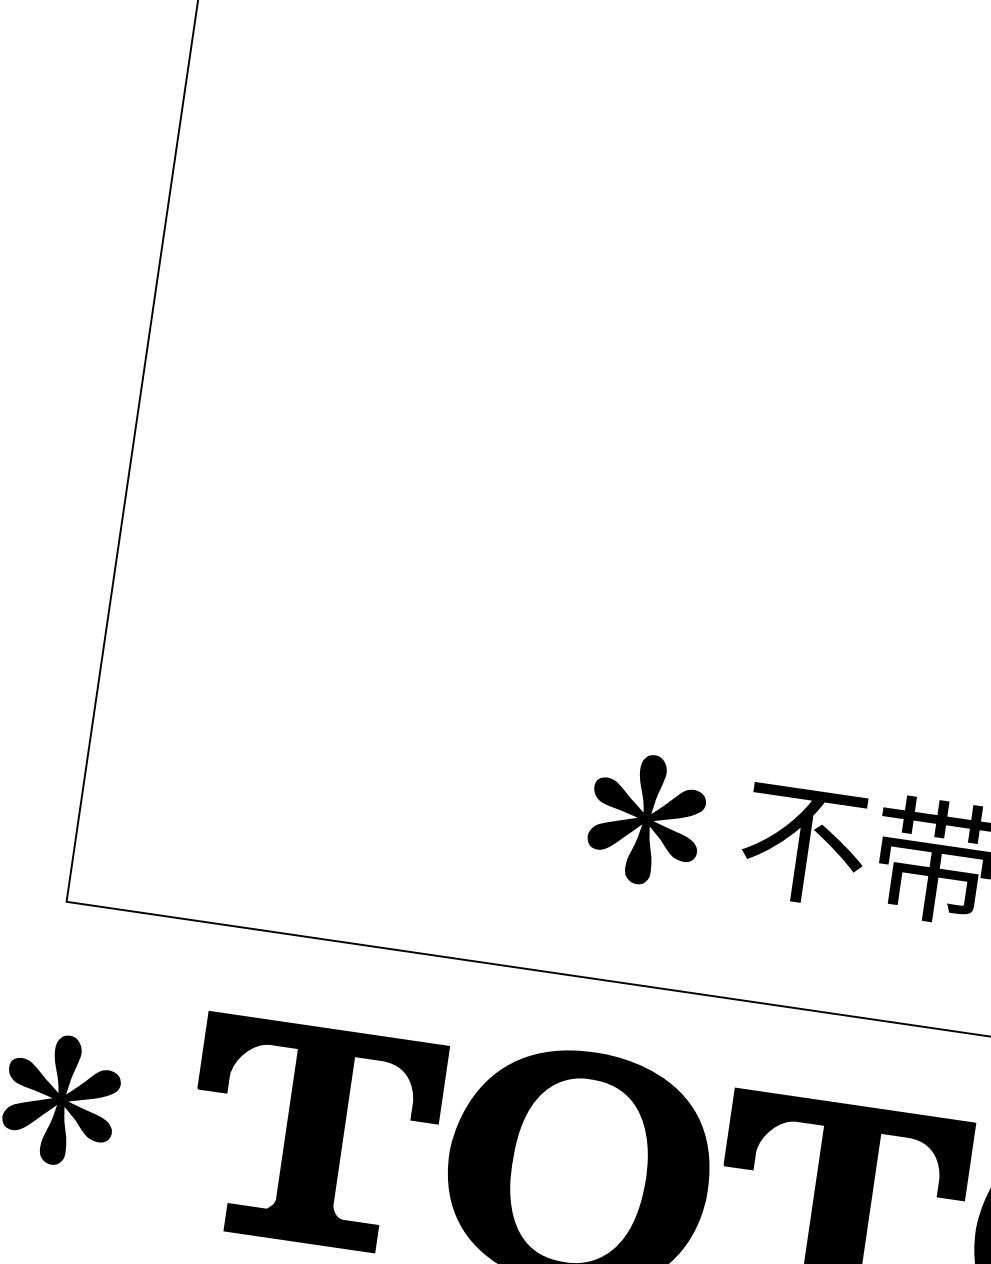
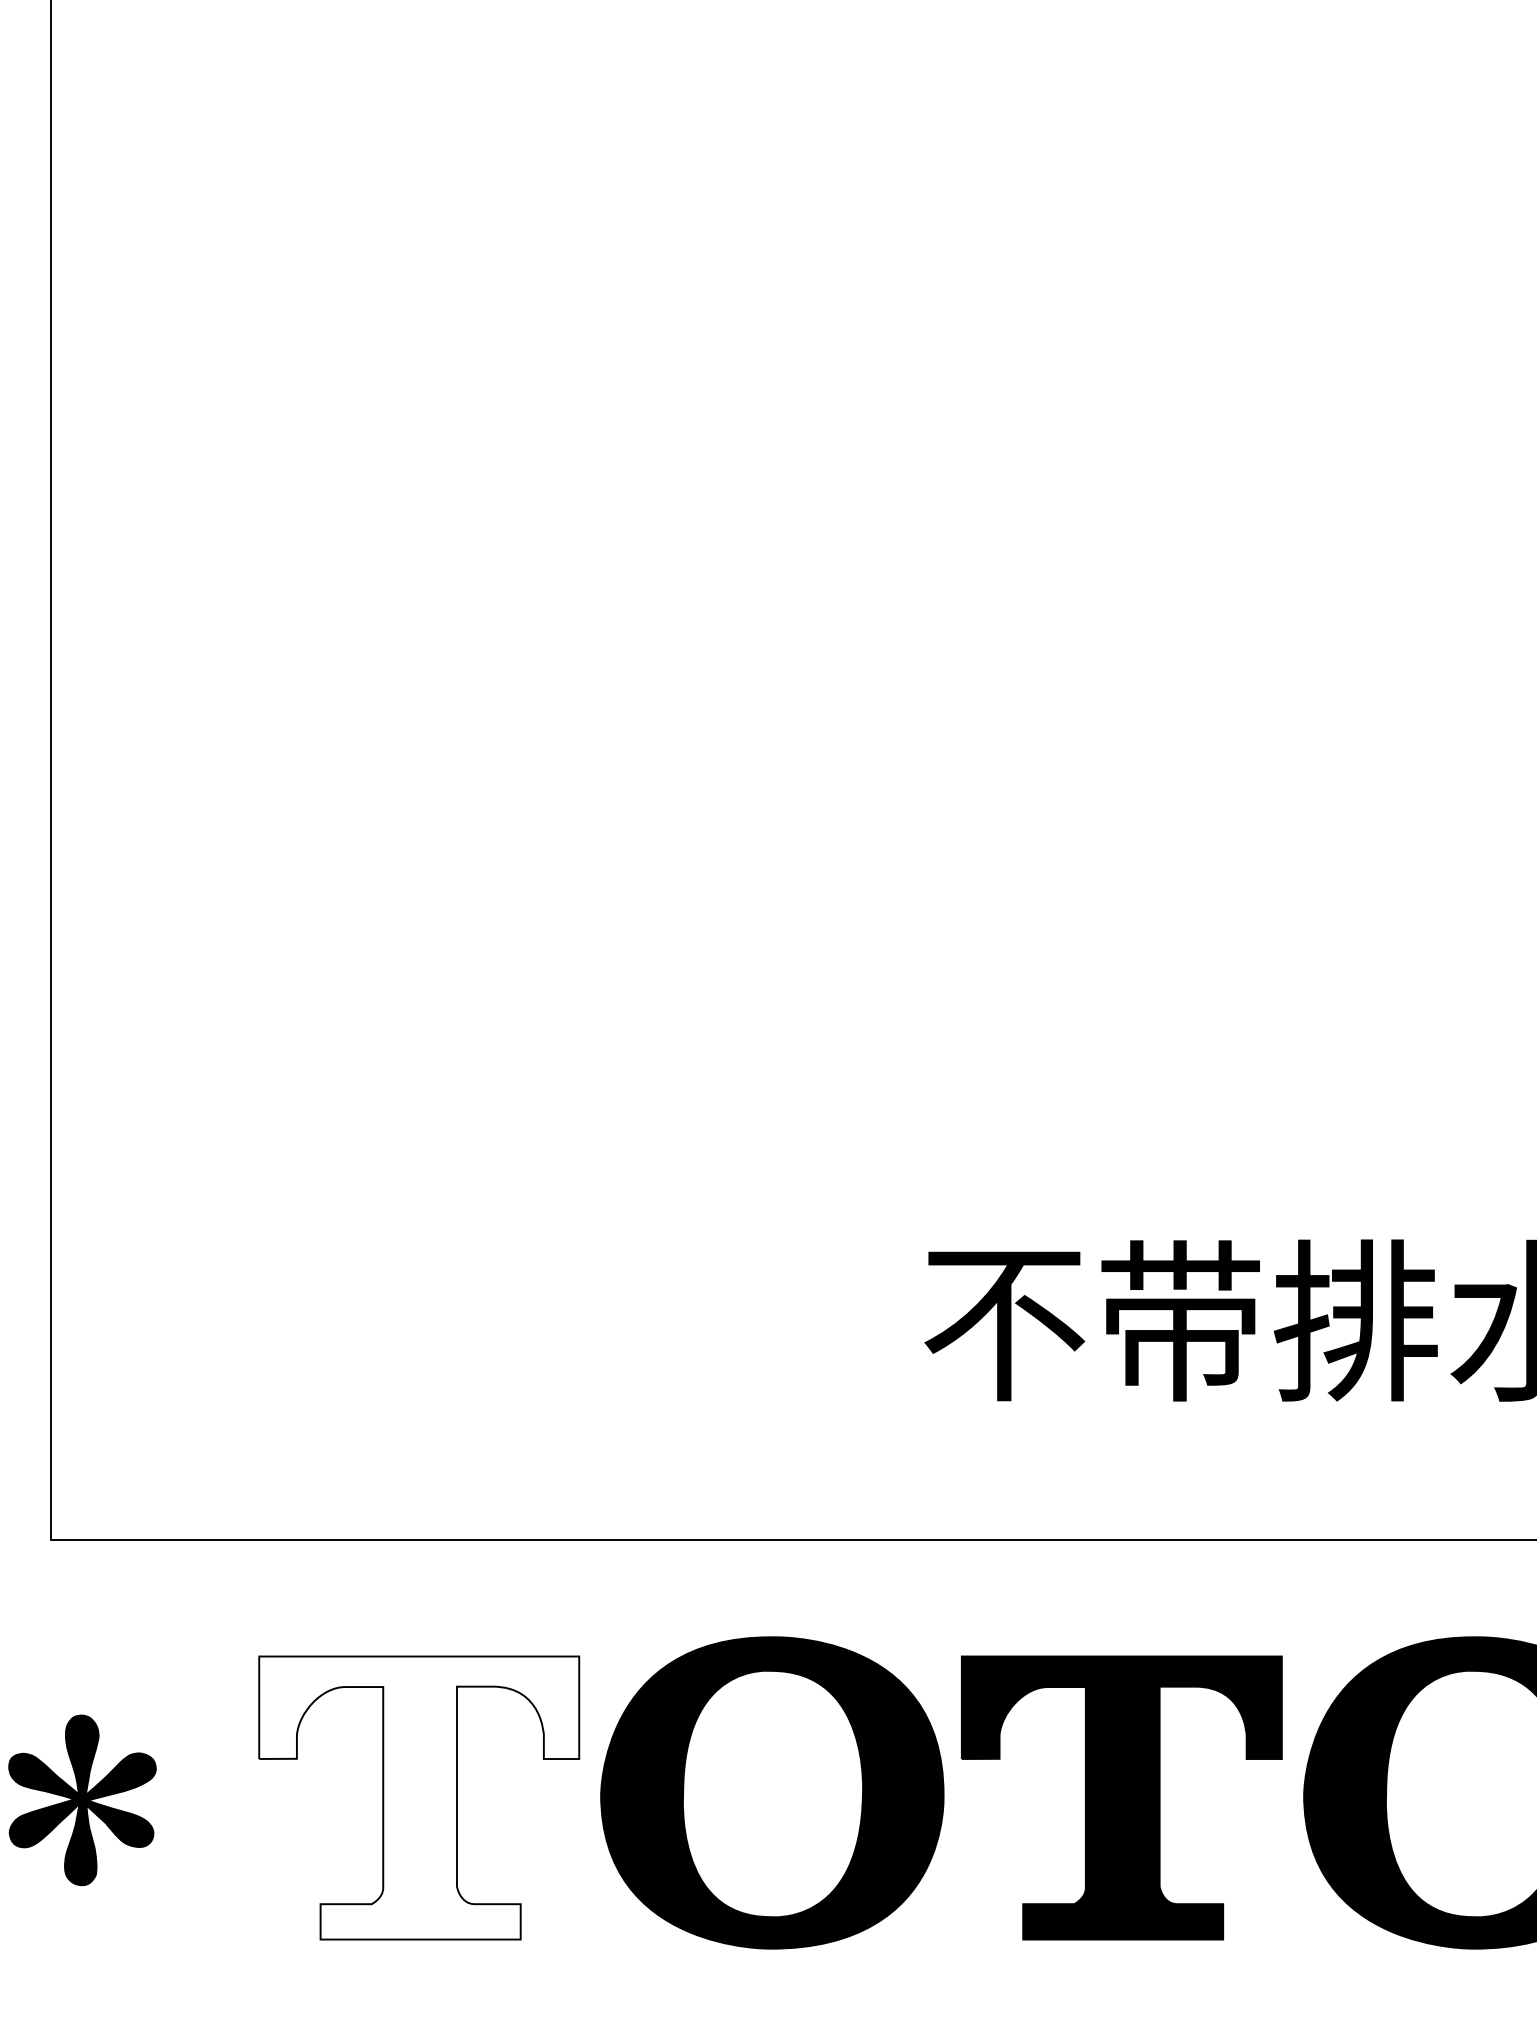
part: (646, 819) -> (793, 1321), removed
fill: (314, 1134) -> (419, 1797), removed

